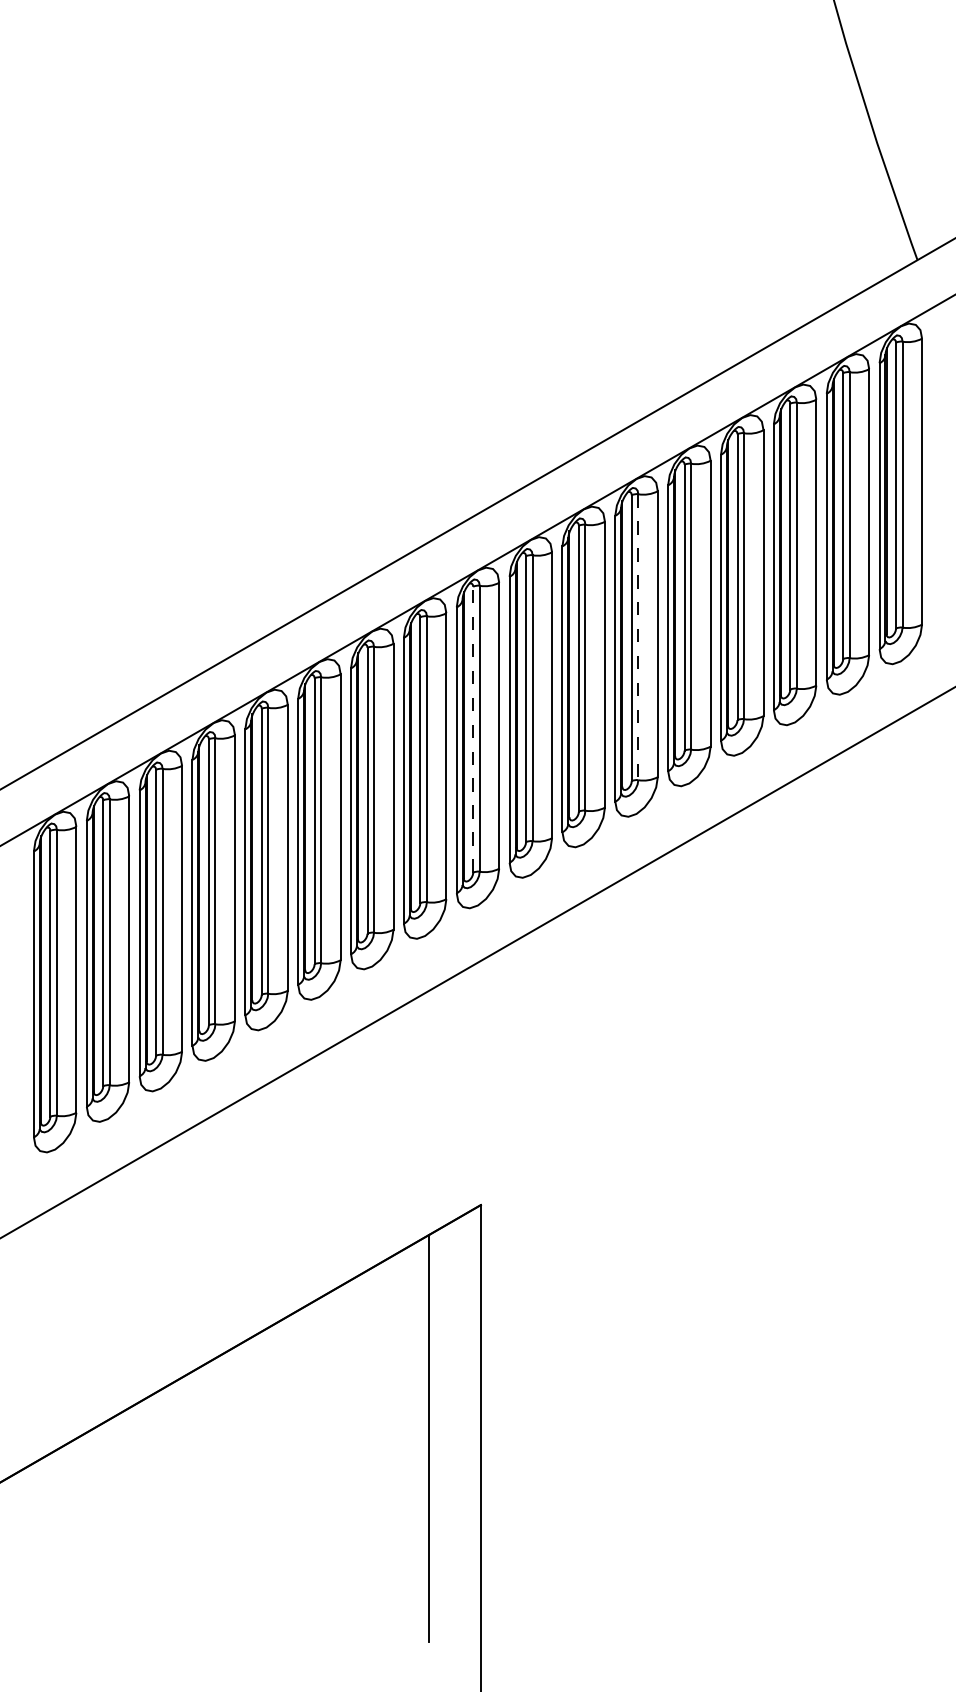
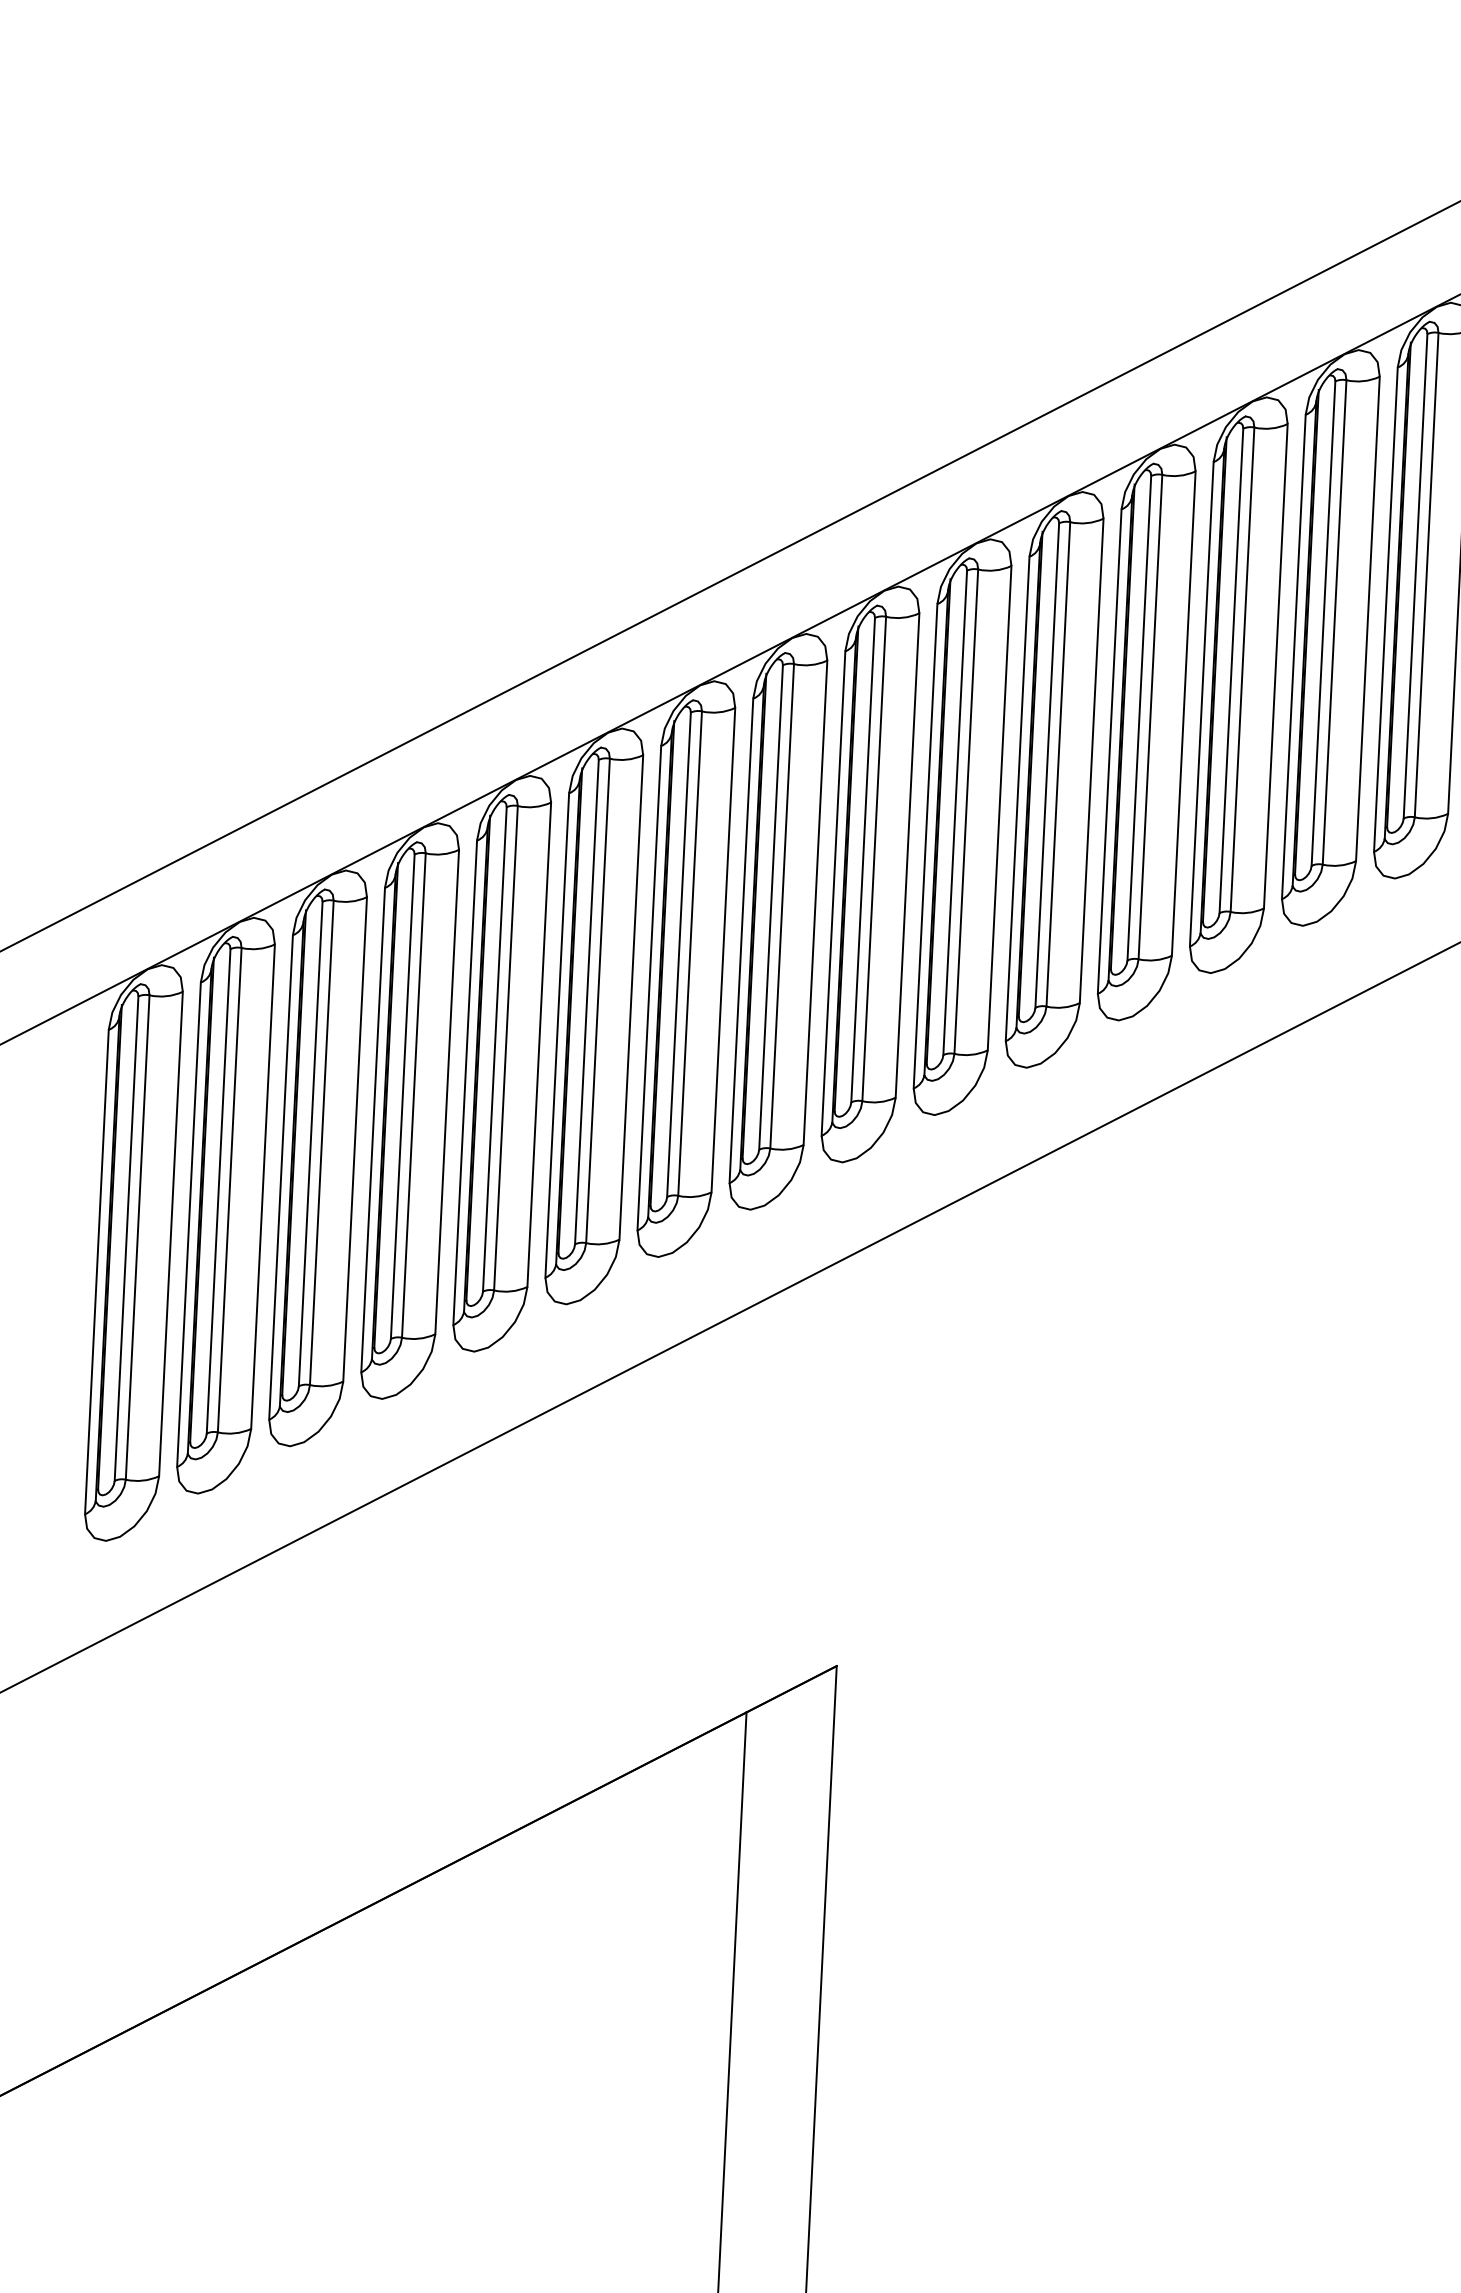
line: (638, 637) -> (1150, 717), dashed -> solid
line: (473, 729) -> (863, 859), dashed -> solid

